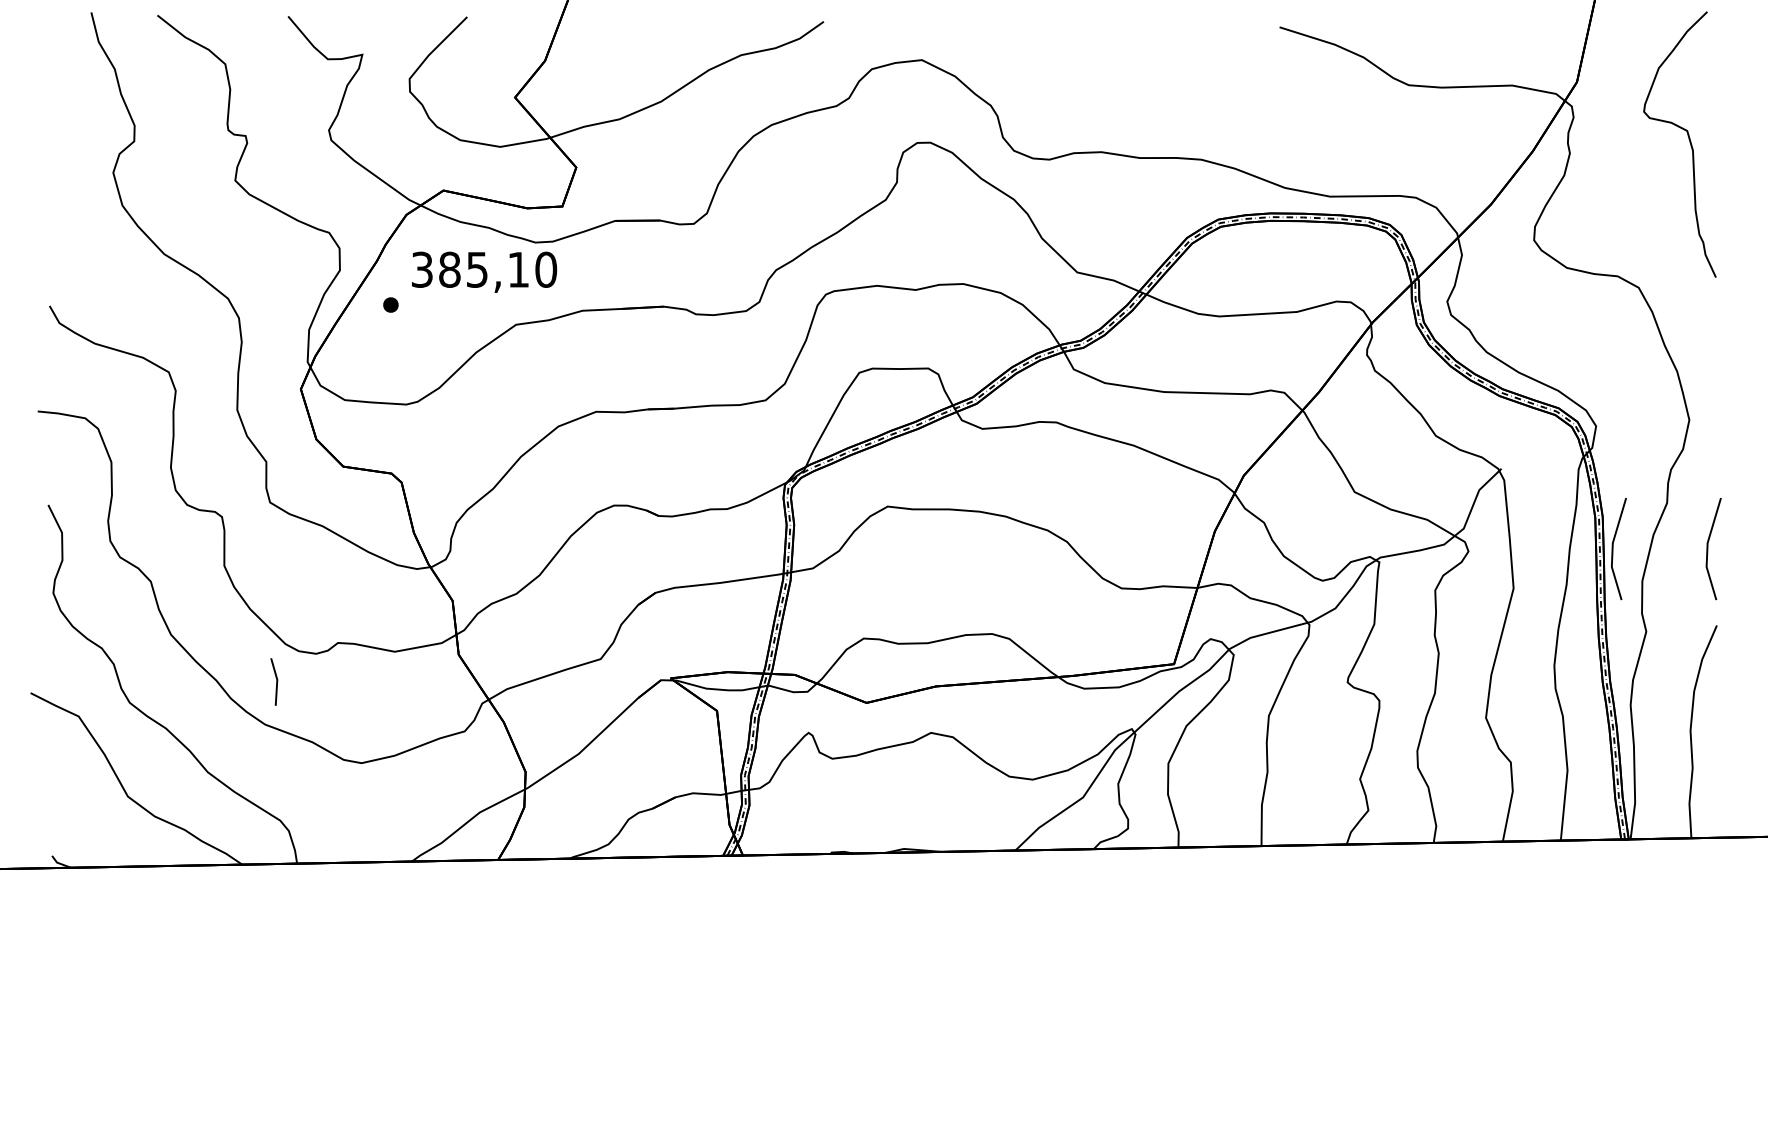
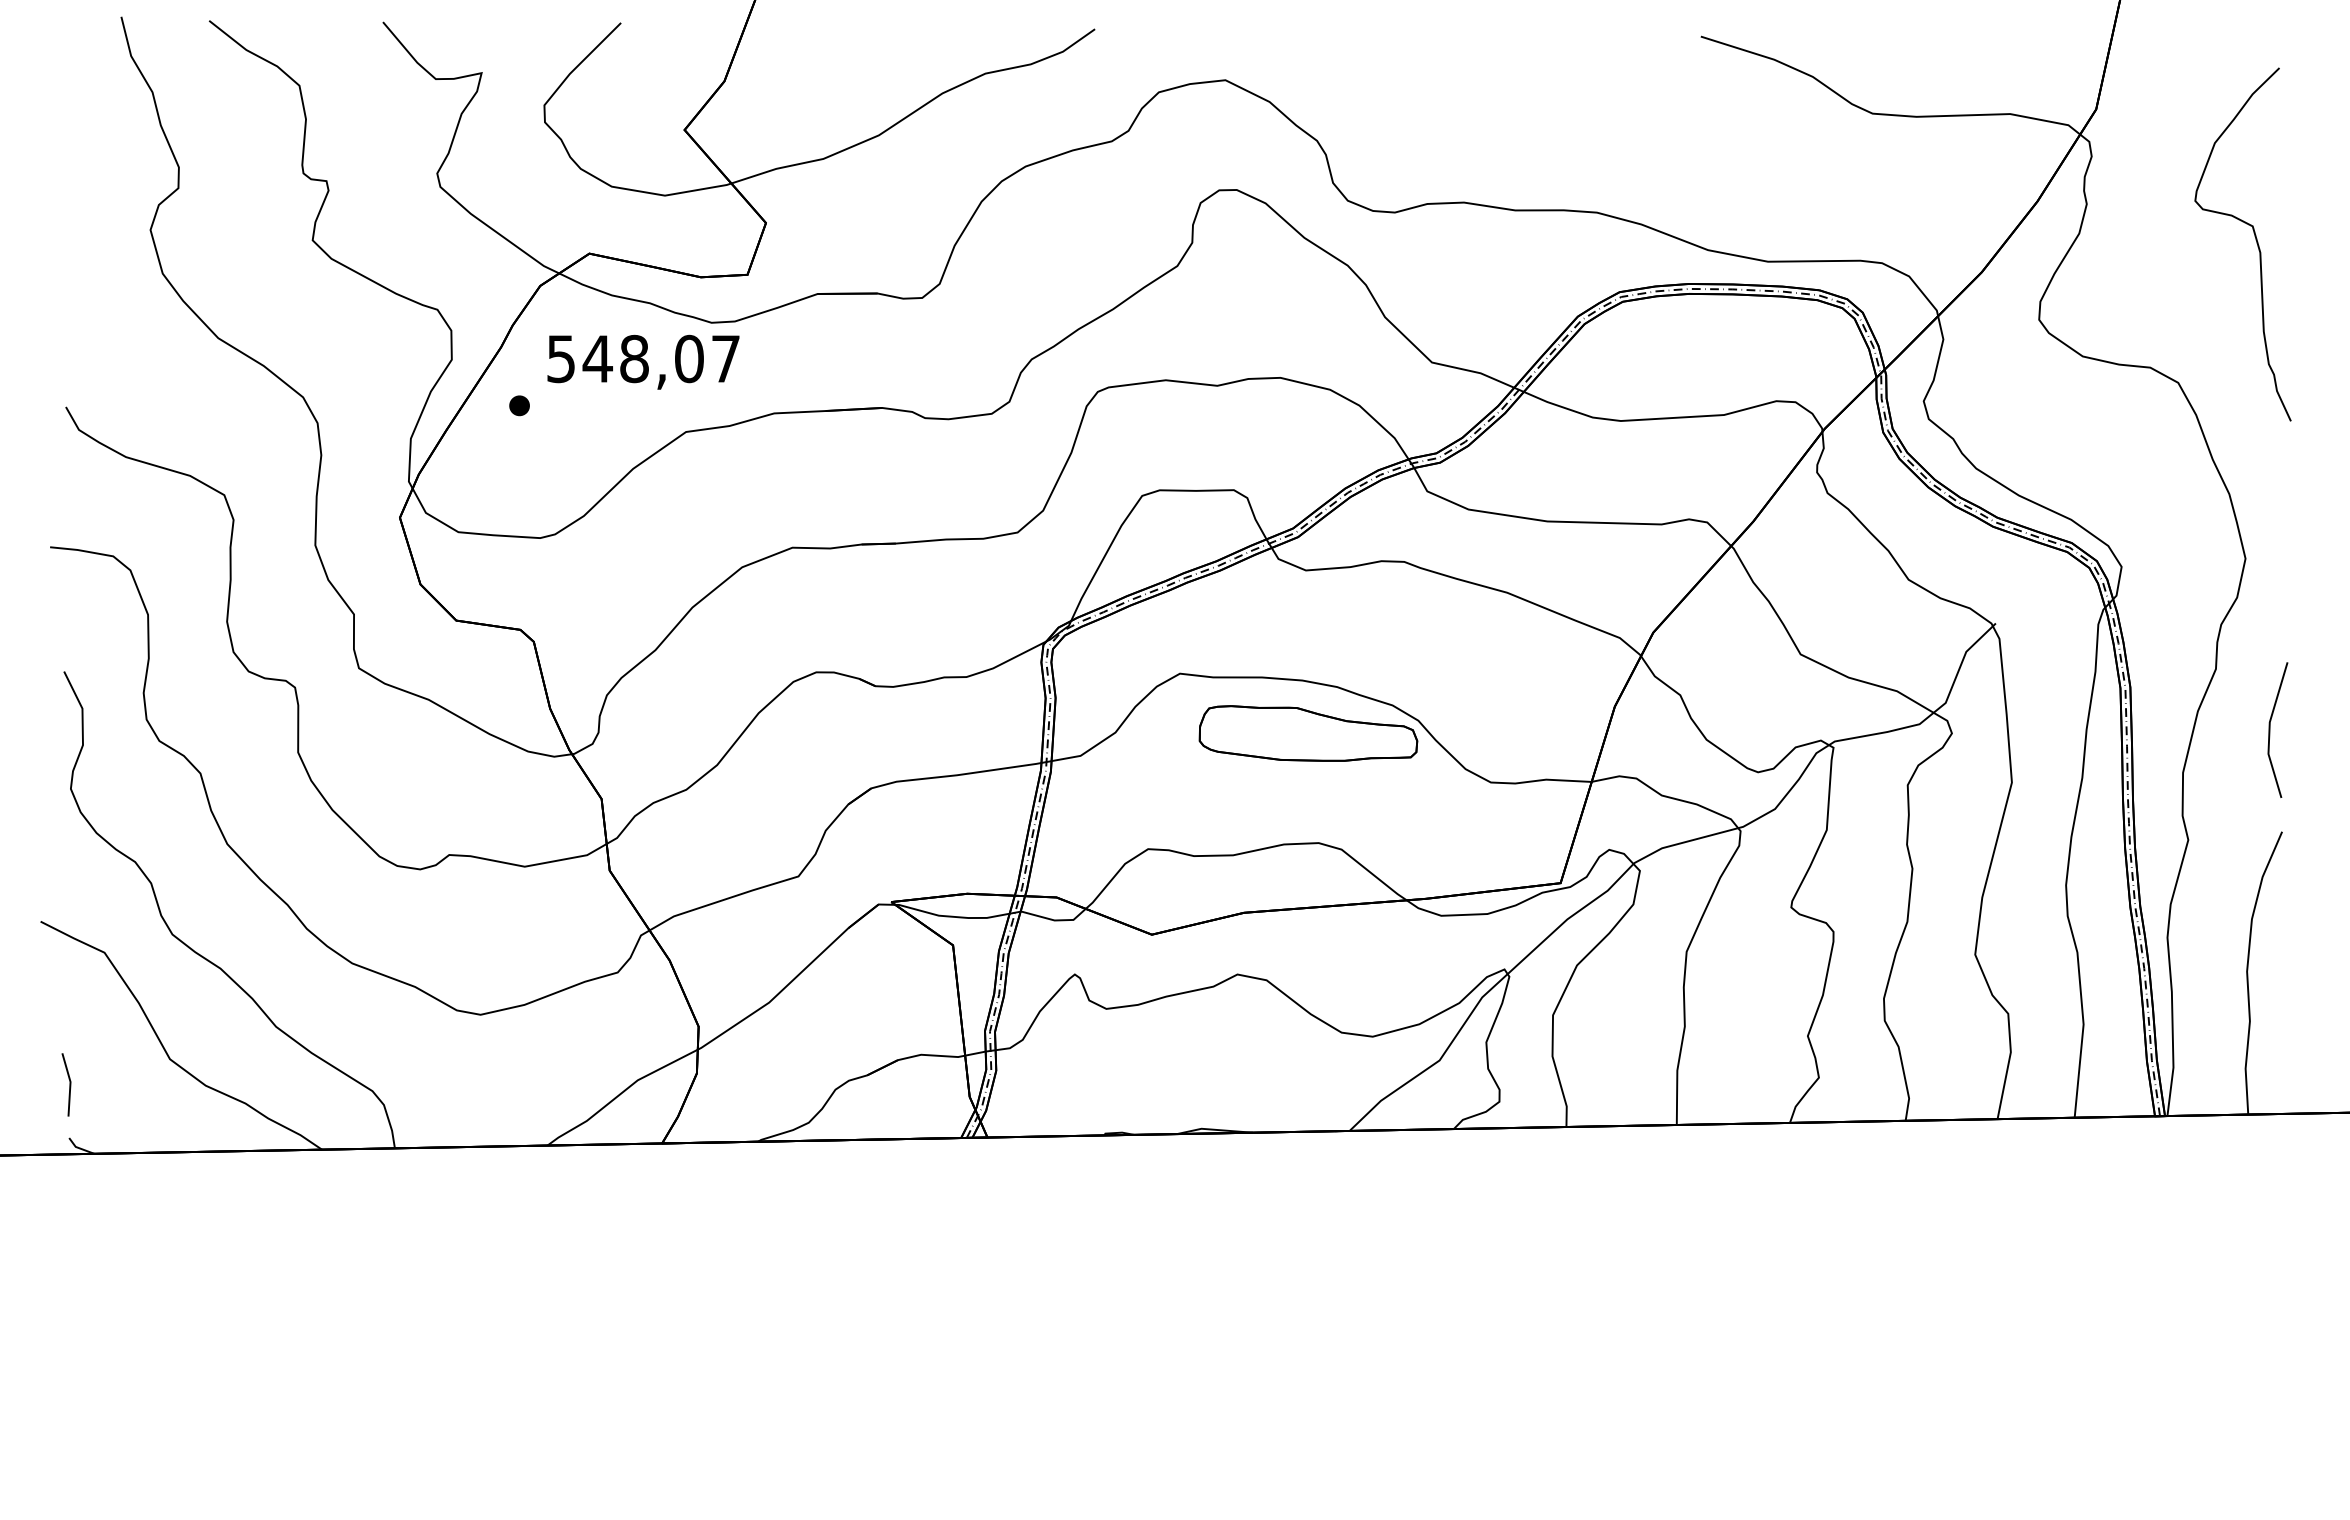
curve: (1689, 141) -> (2255, 240), moved
text: (484, 269) -> (643, 358), 385,10 -> 548,07
line: (1613, 548) -> (2144, 729), removed
part: (984, 551) -> (1308, 733), added
line: (276, 681) -> (69, 1084), moved

